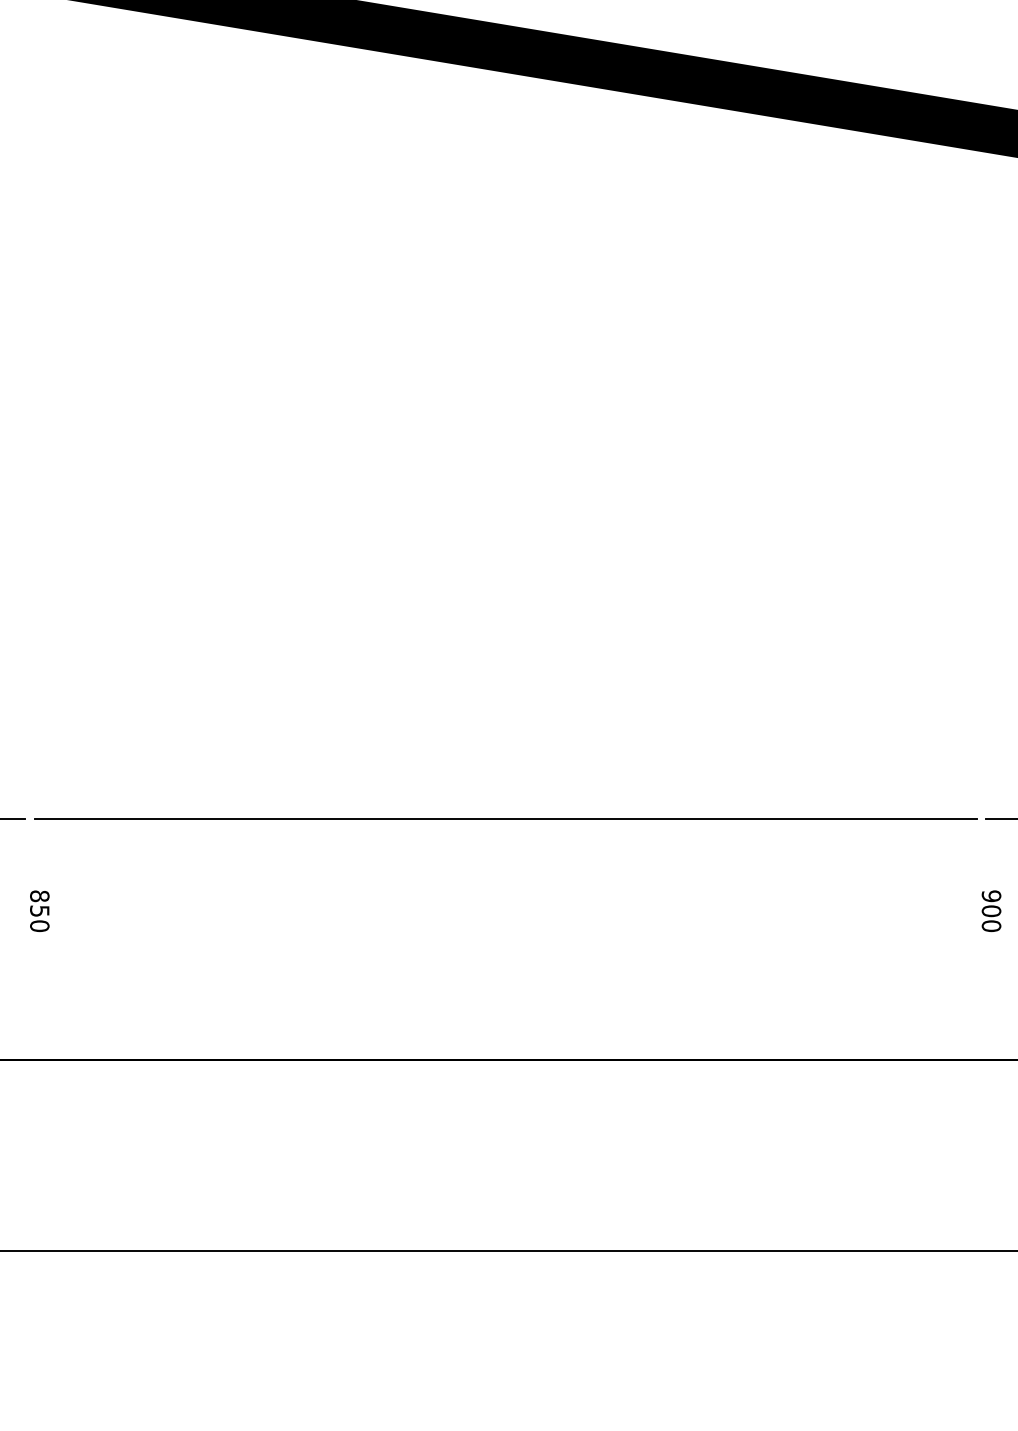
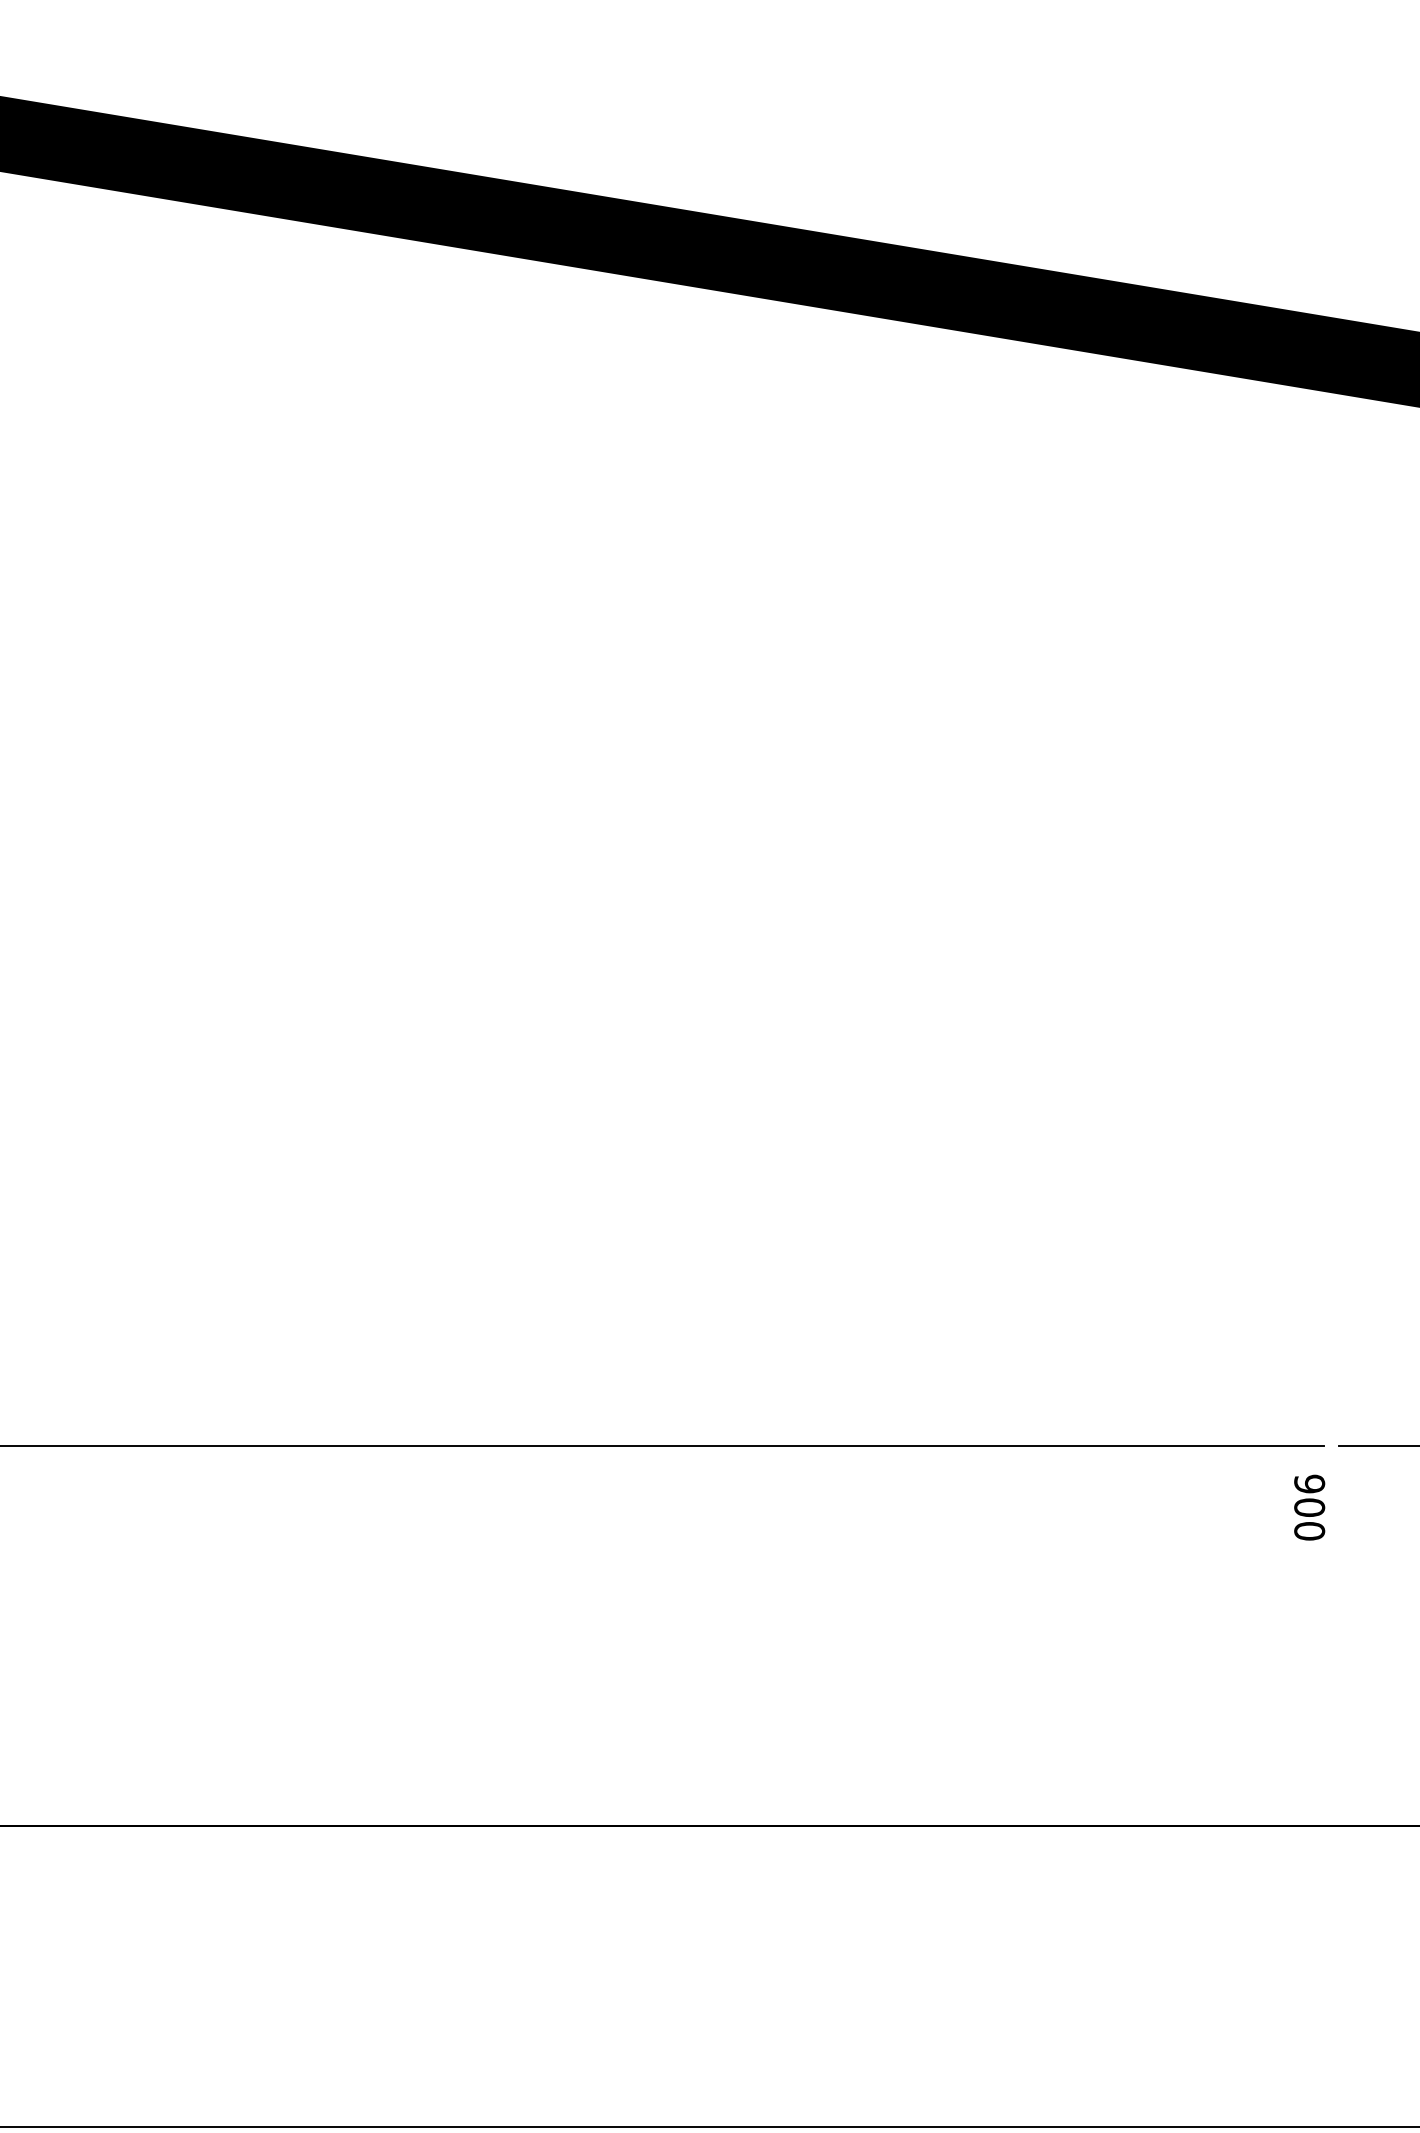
text: (991, 910) -> (1309, 1506), moved

